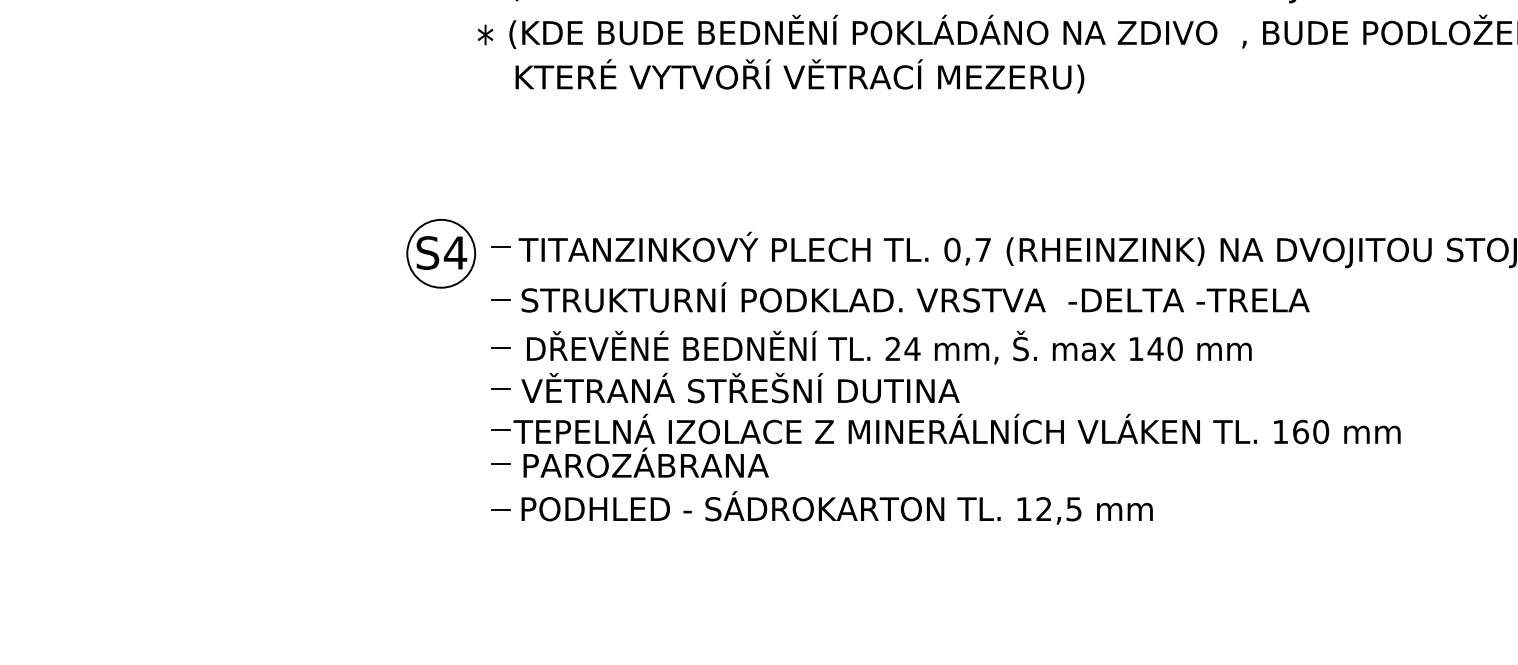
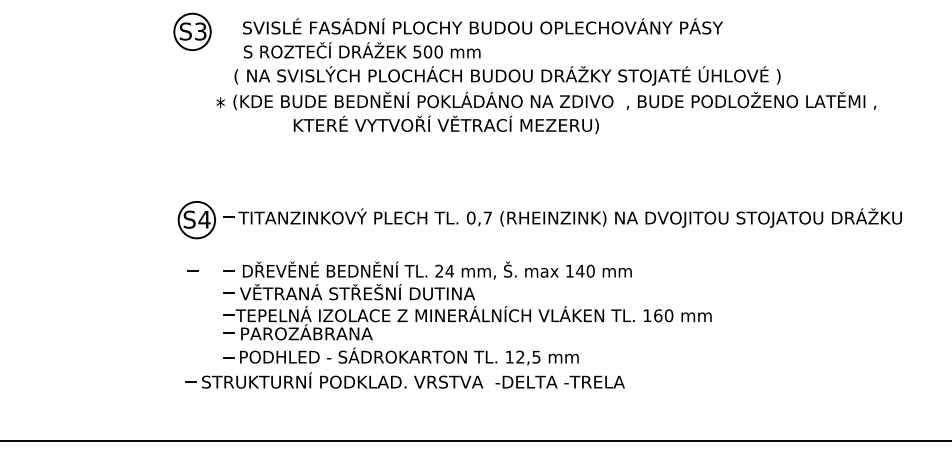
text: (798, 75) -> (445, 124), moved
part: (898, 297) -> (404, 380), moved
line: (433, 347) -> (192, 270), added

